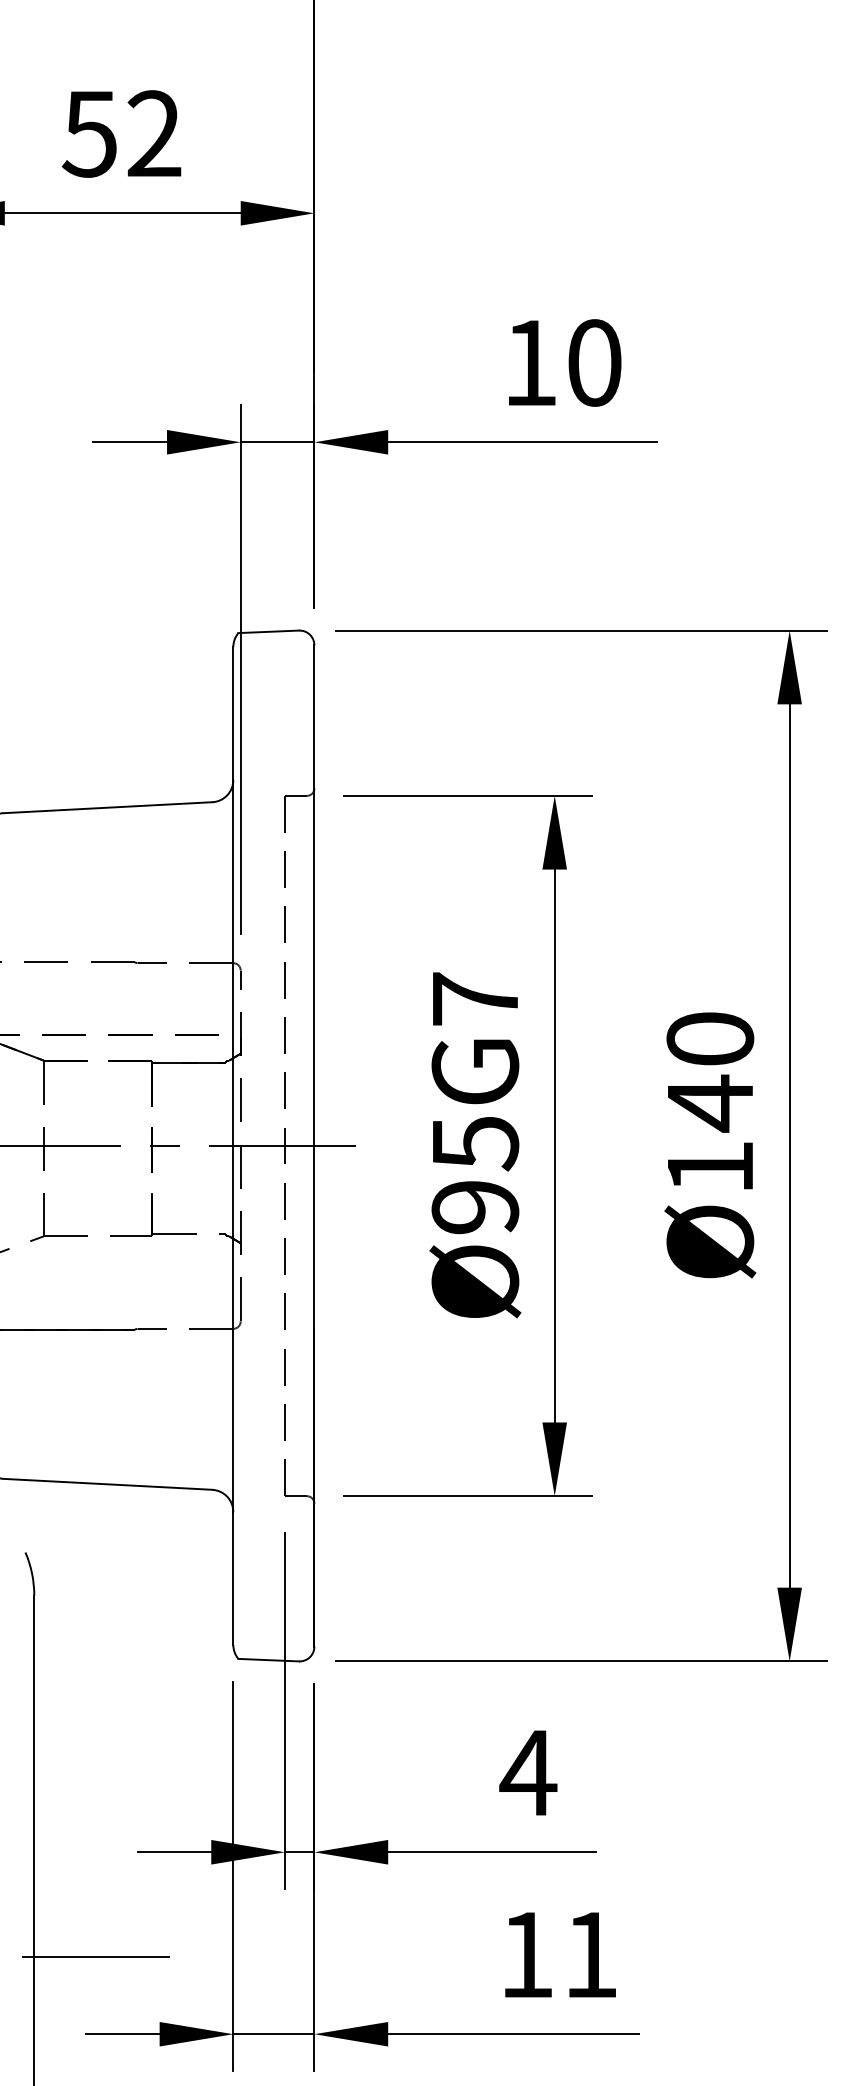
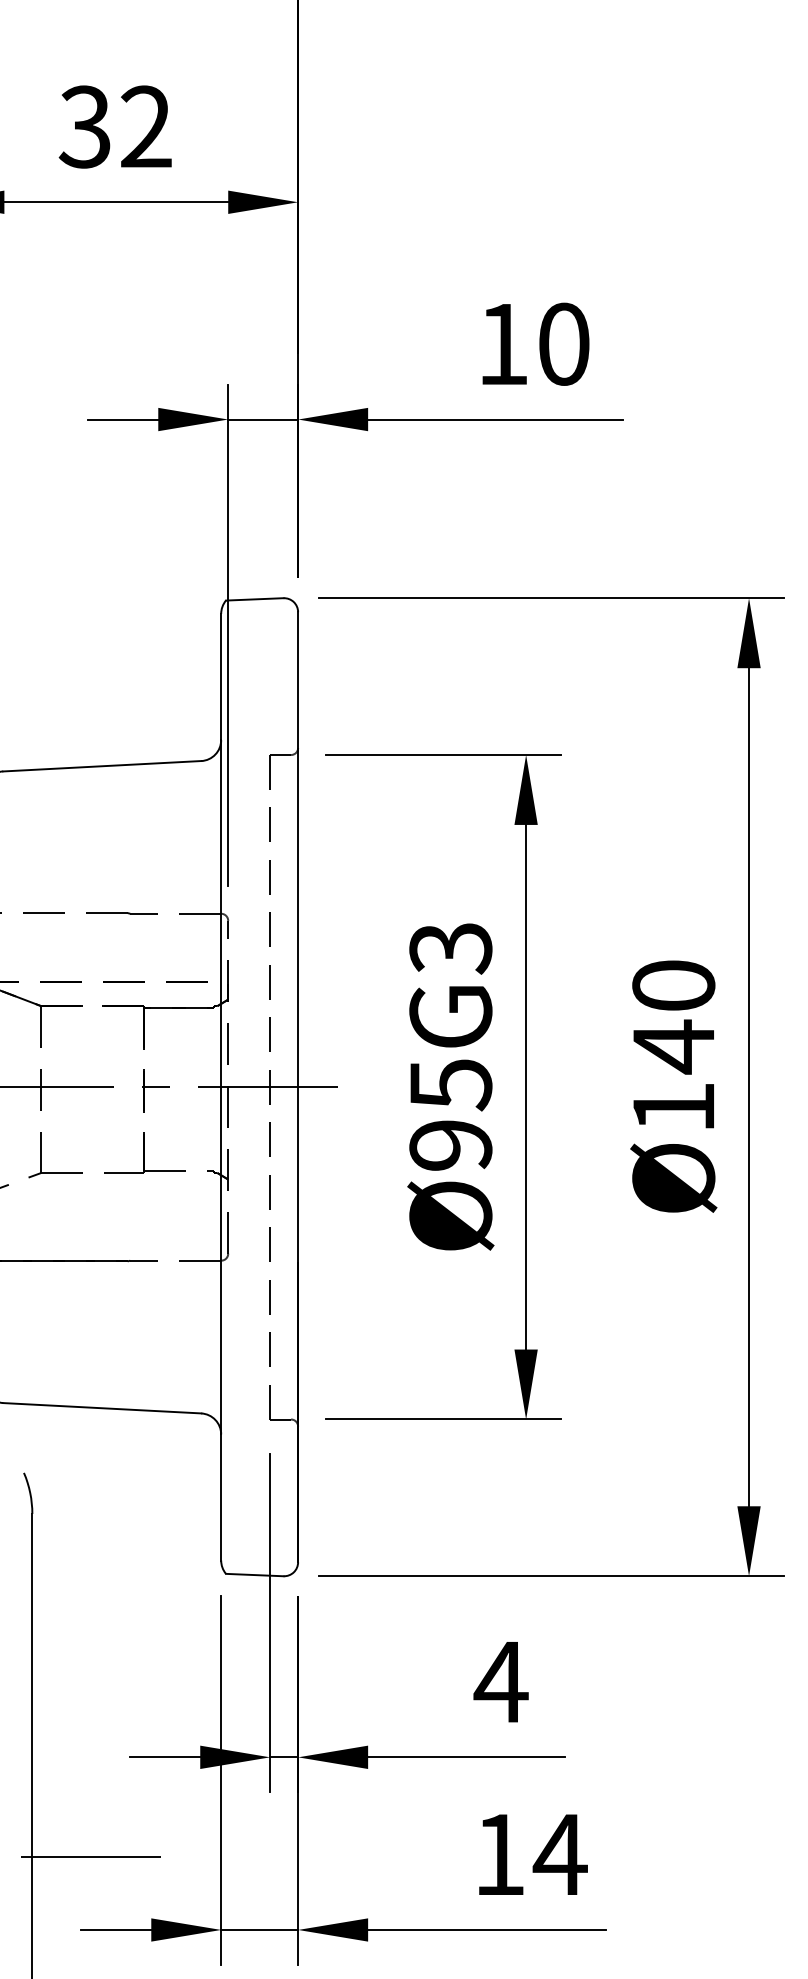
text: (89, 133) -> (84, 126), 52 -> 32
text: (475, 999) -> (450, 948), Ø95G7 -> Ø95G3
text: (590, 1954) -> (560, 1854), 11 -> 14

